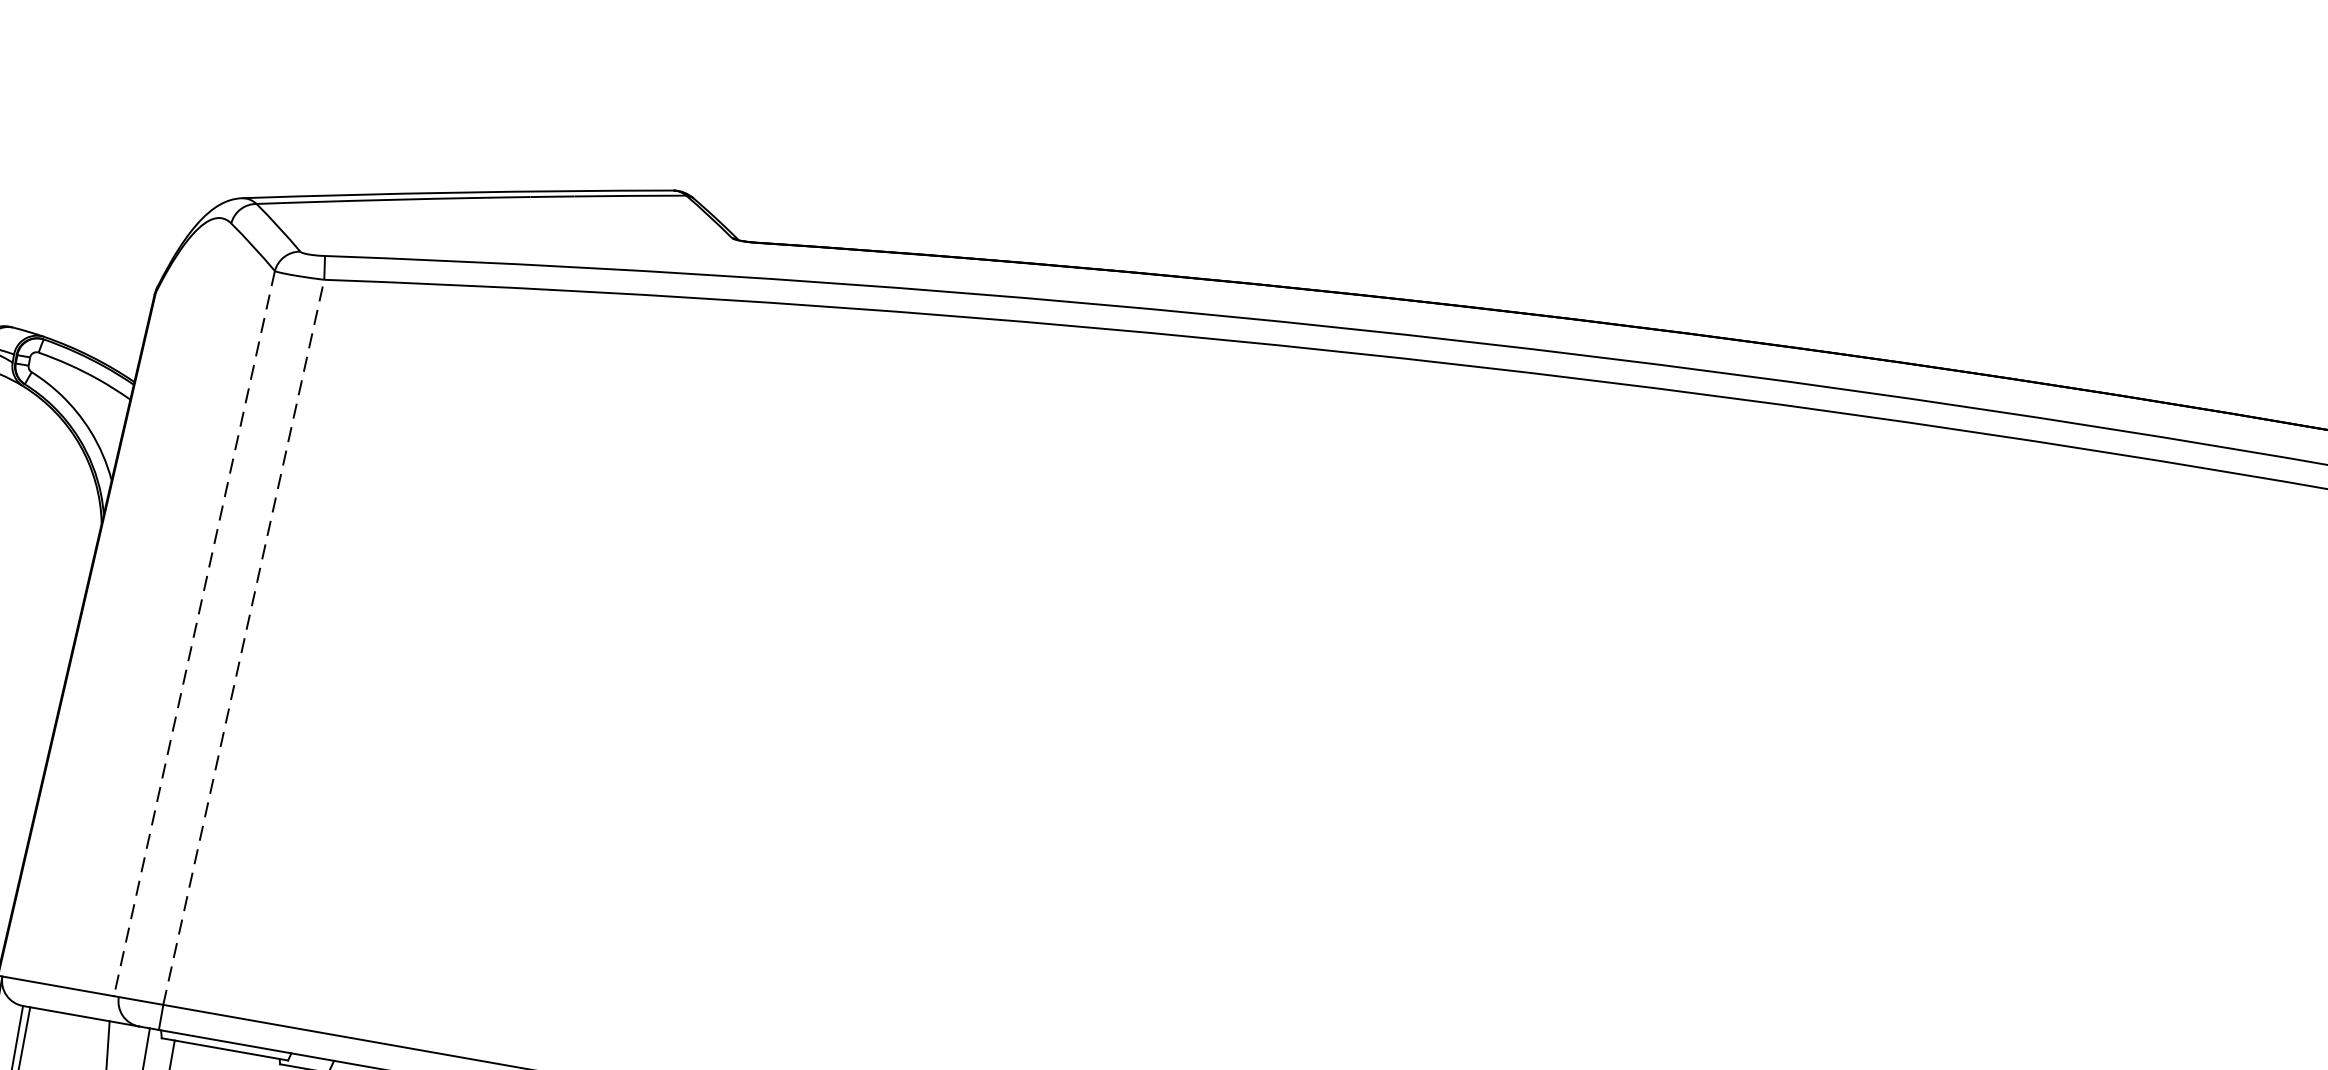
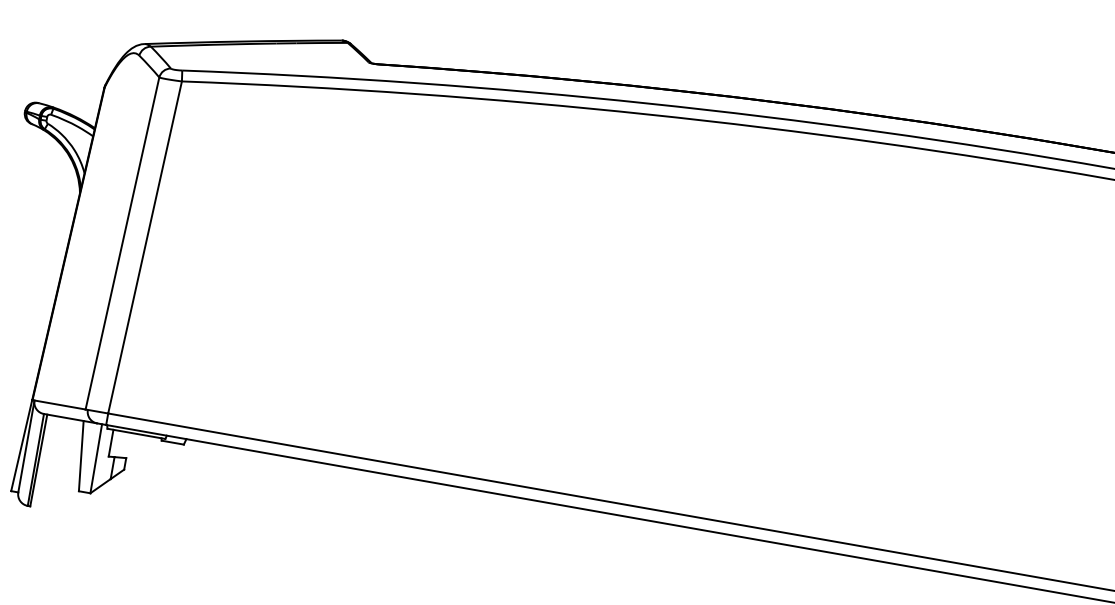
line: (194, 633) -> (122, 243), dashed -> solid
line: (244, 640) -> (145, 246), dashed -> solid

